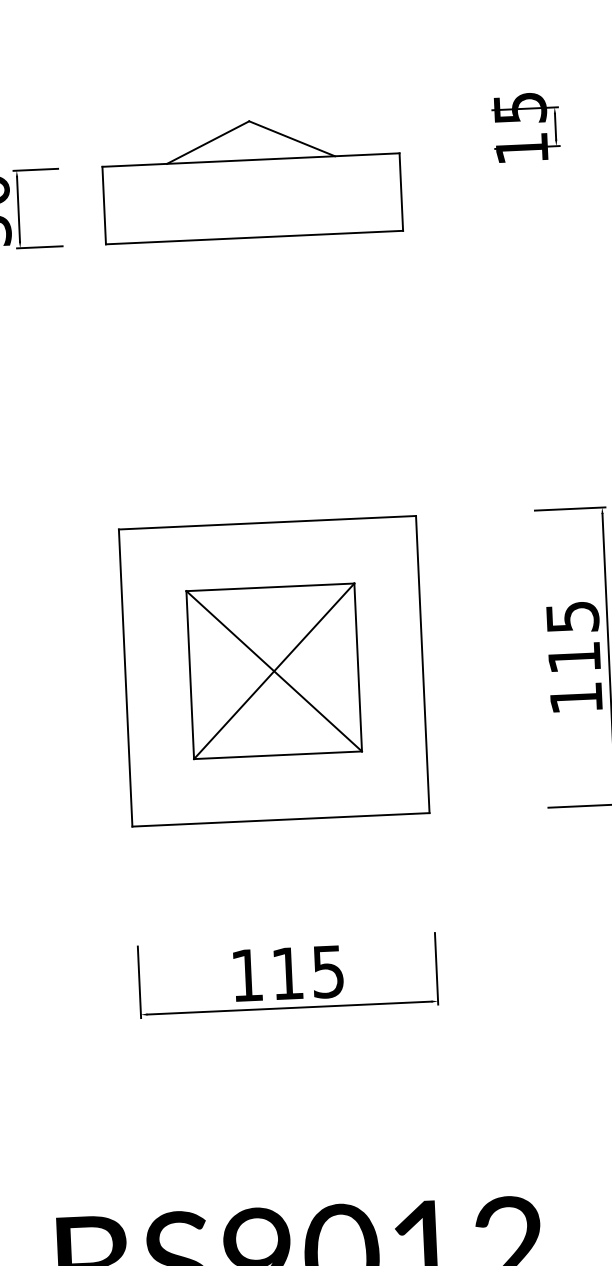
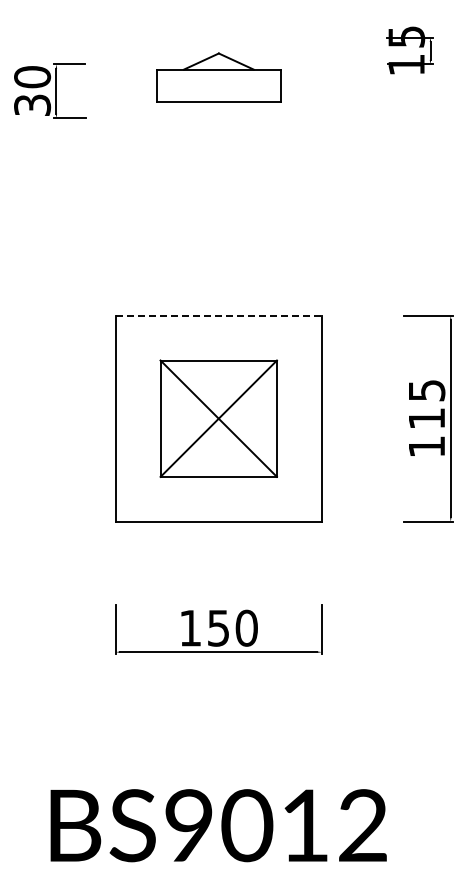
part: (251, 179) -> (218, 77), size x0.6
line: (267, 522) -> (218, 315), solid -> dashed
text: (307, 971) -> (232, 627), 115 -> 150

